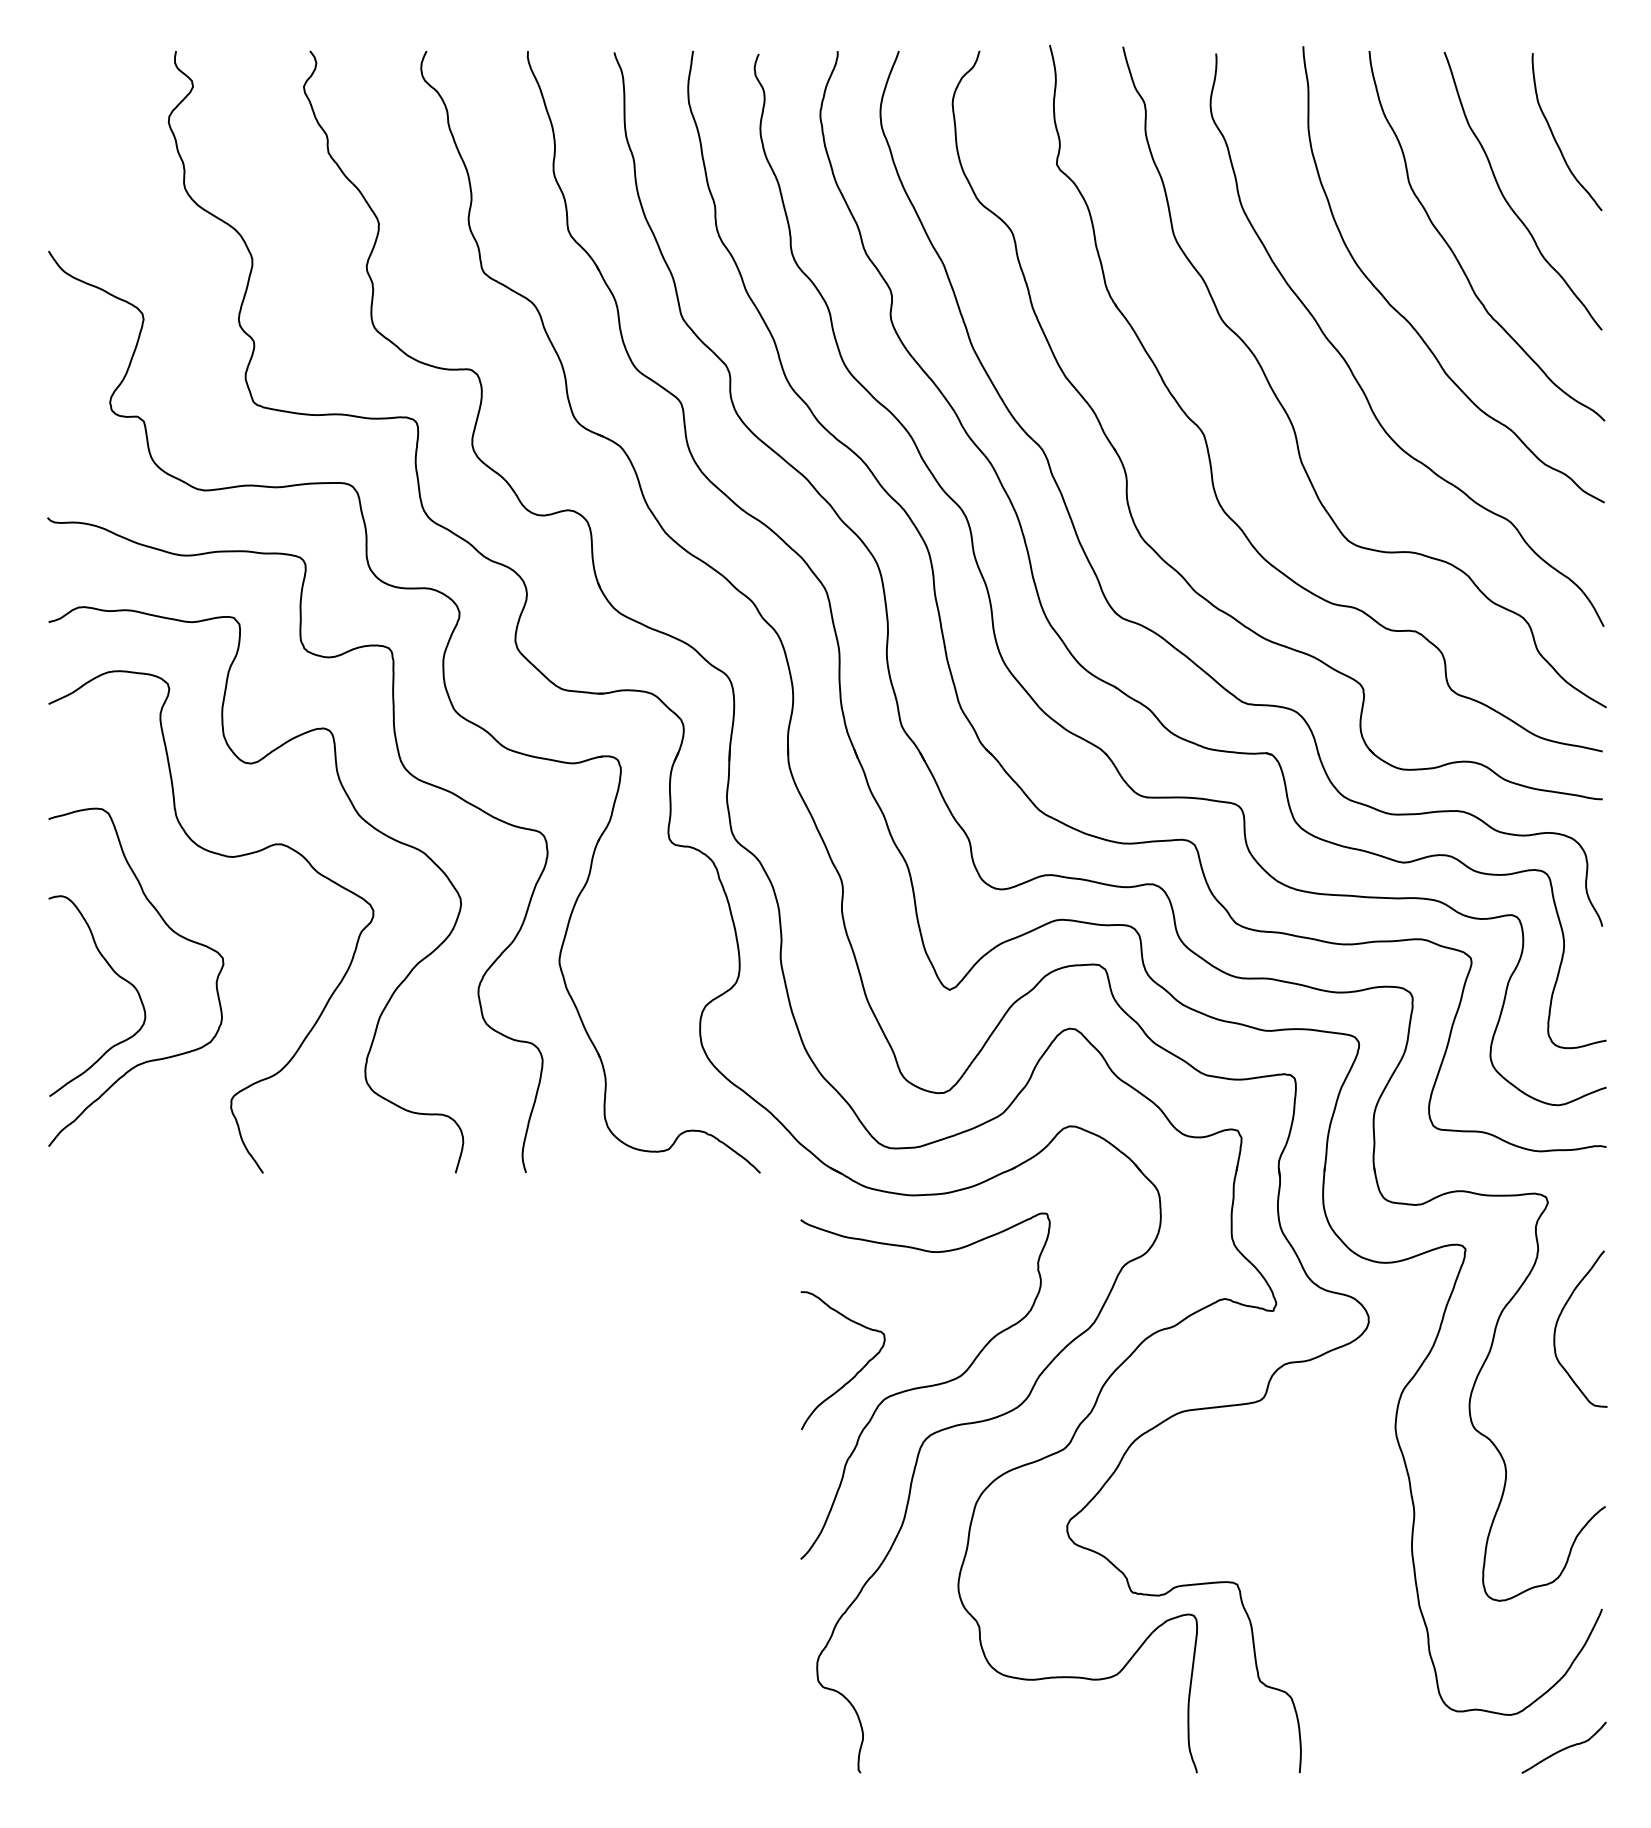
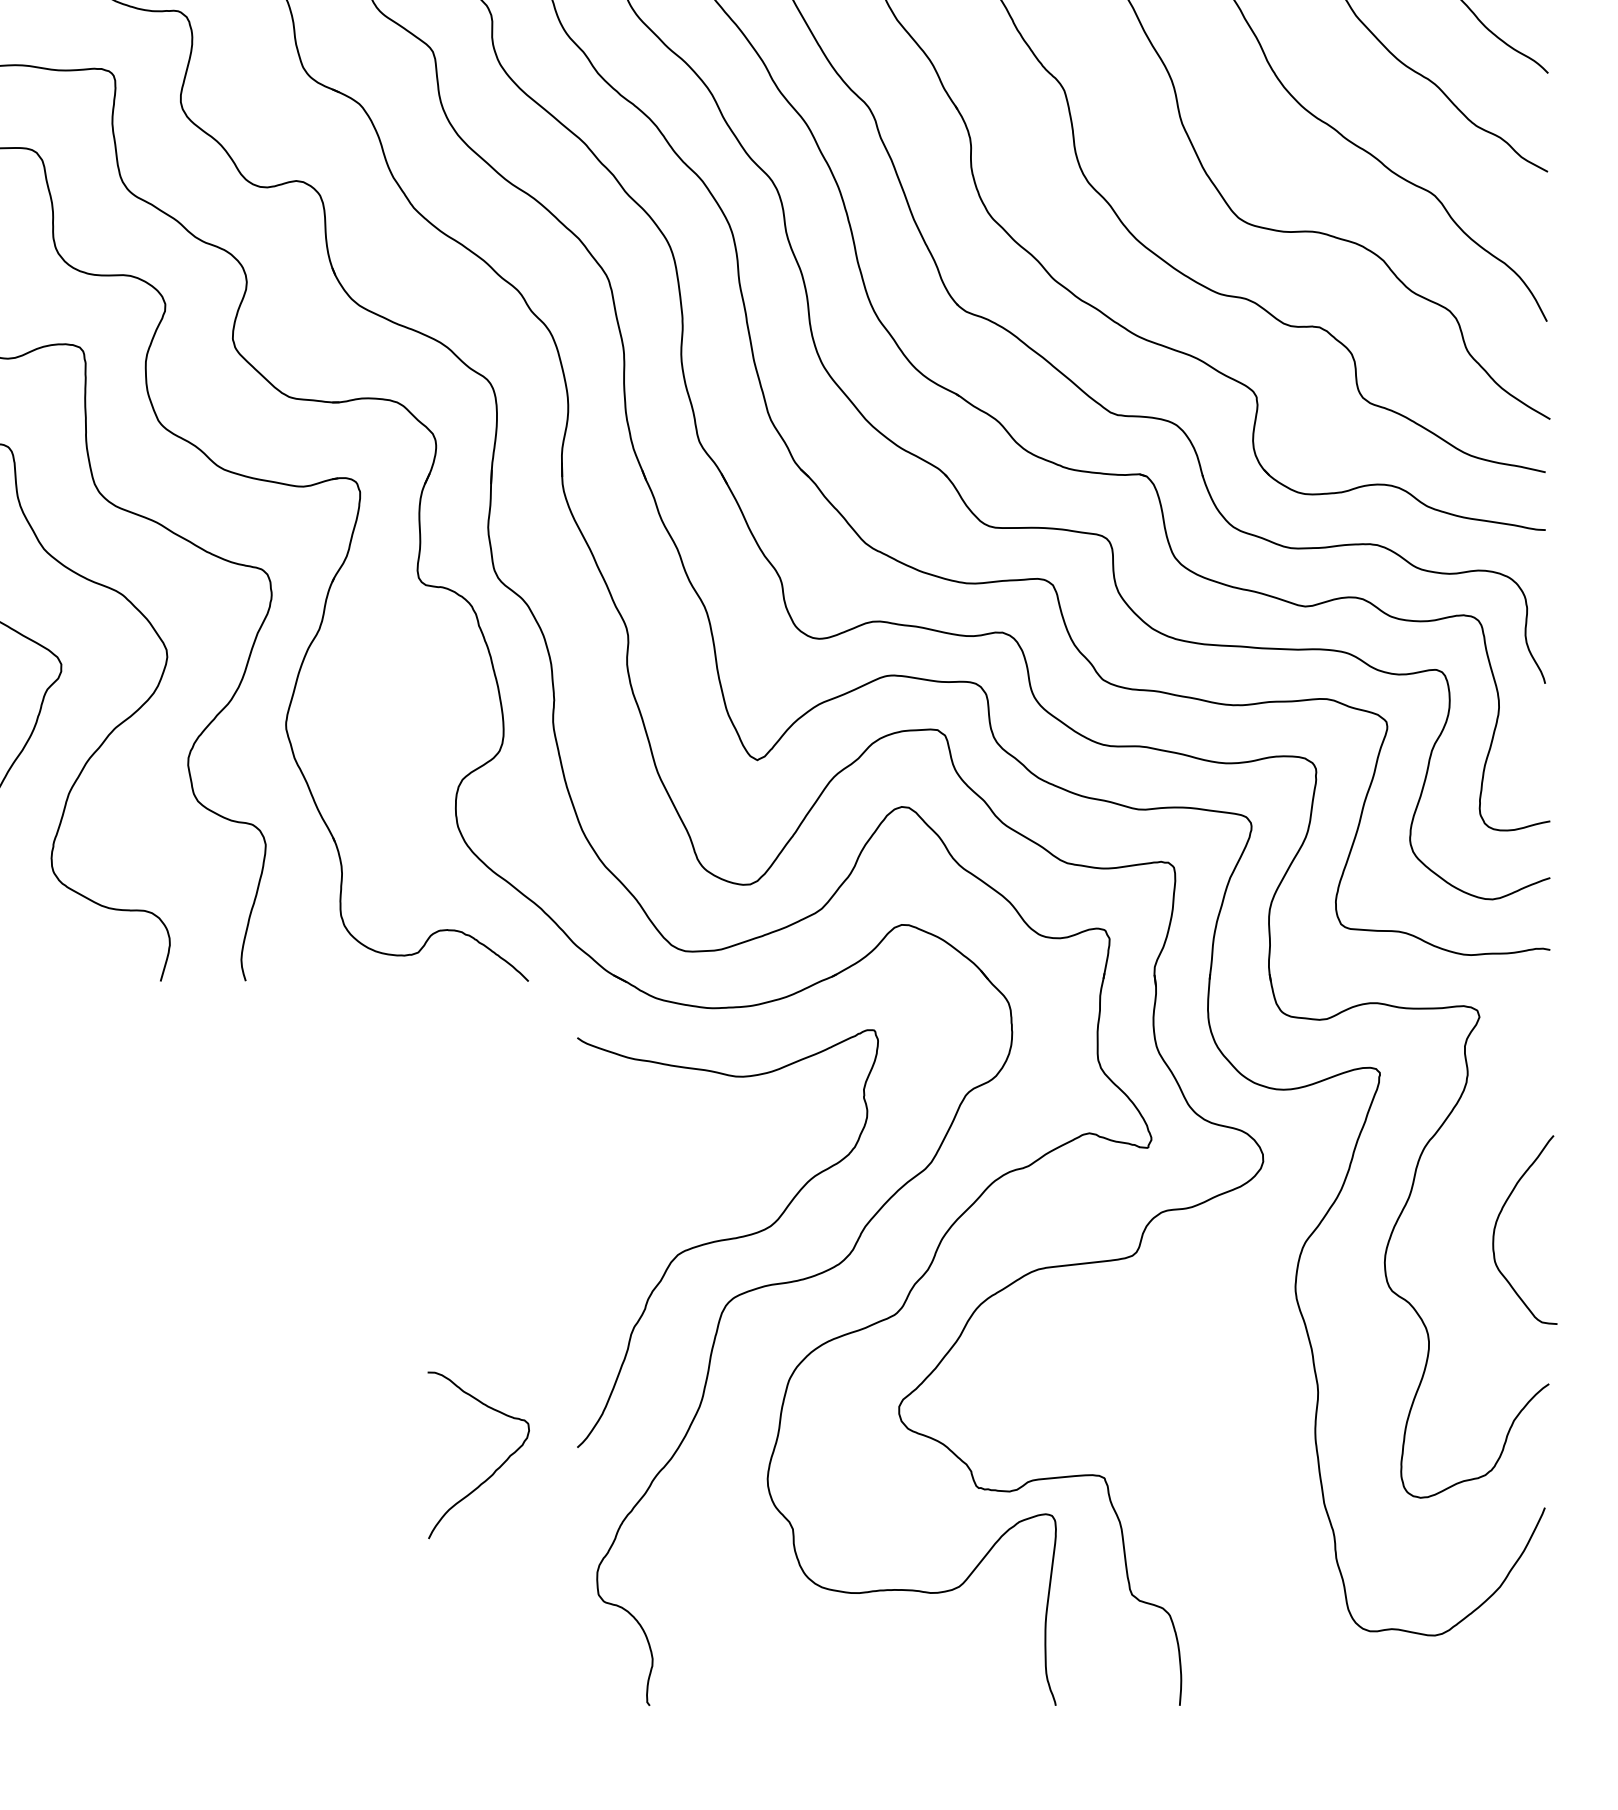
curve: (1558, 1321) -> (1498, 1220), moved
curve: (856, 1372) -> (494, 1469), moved
curve: (1563, 1748) -> (1498, 1676), removed

